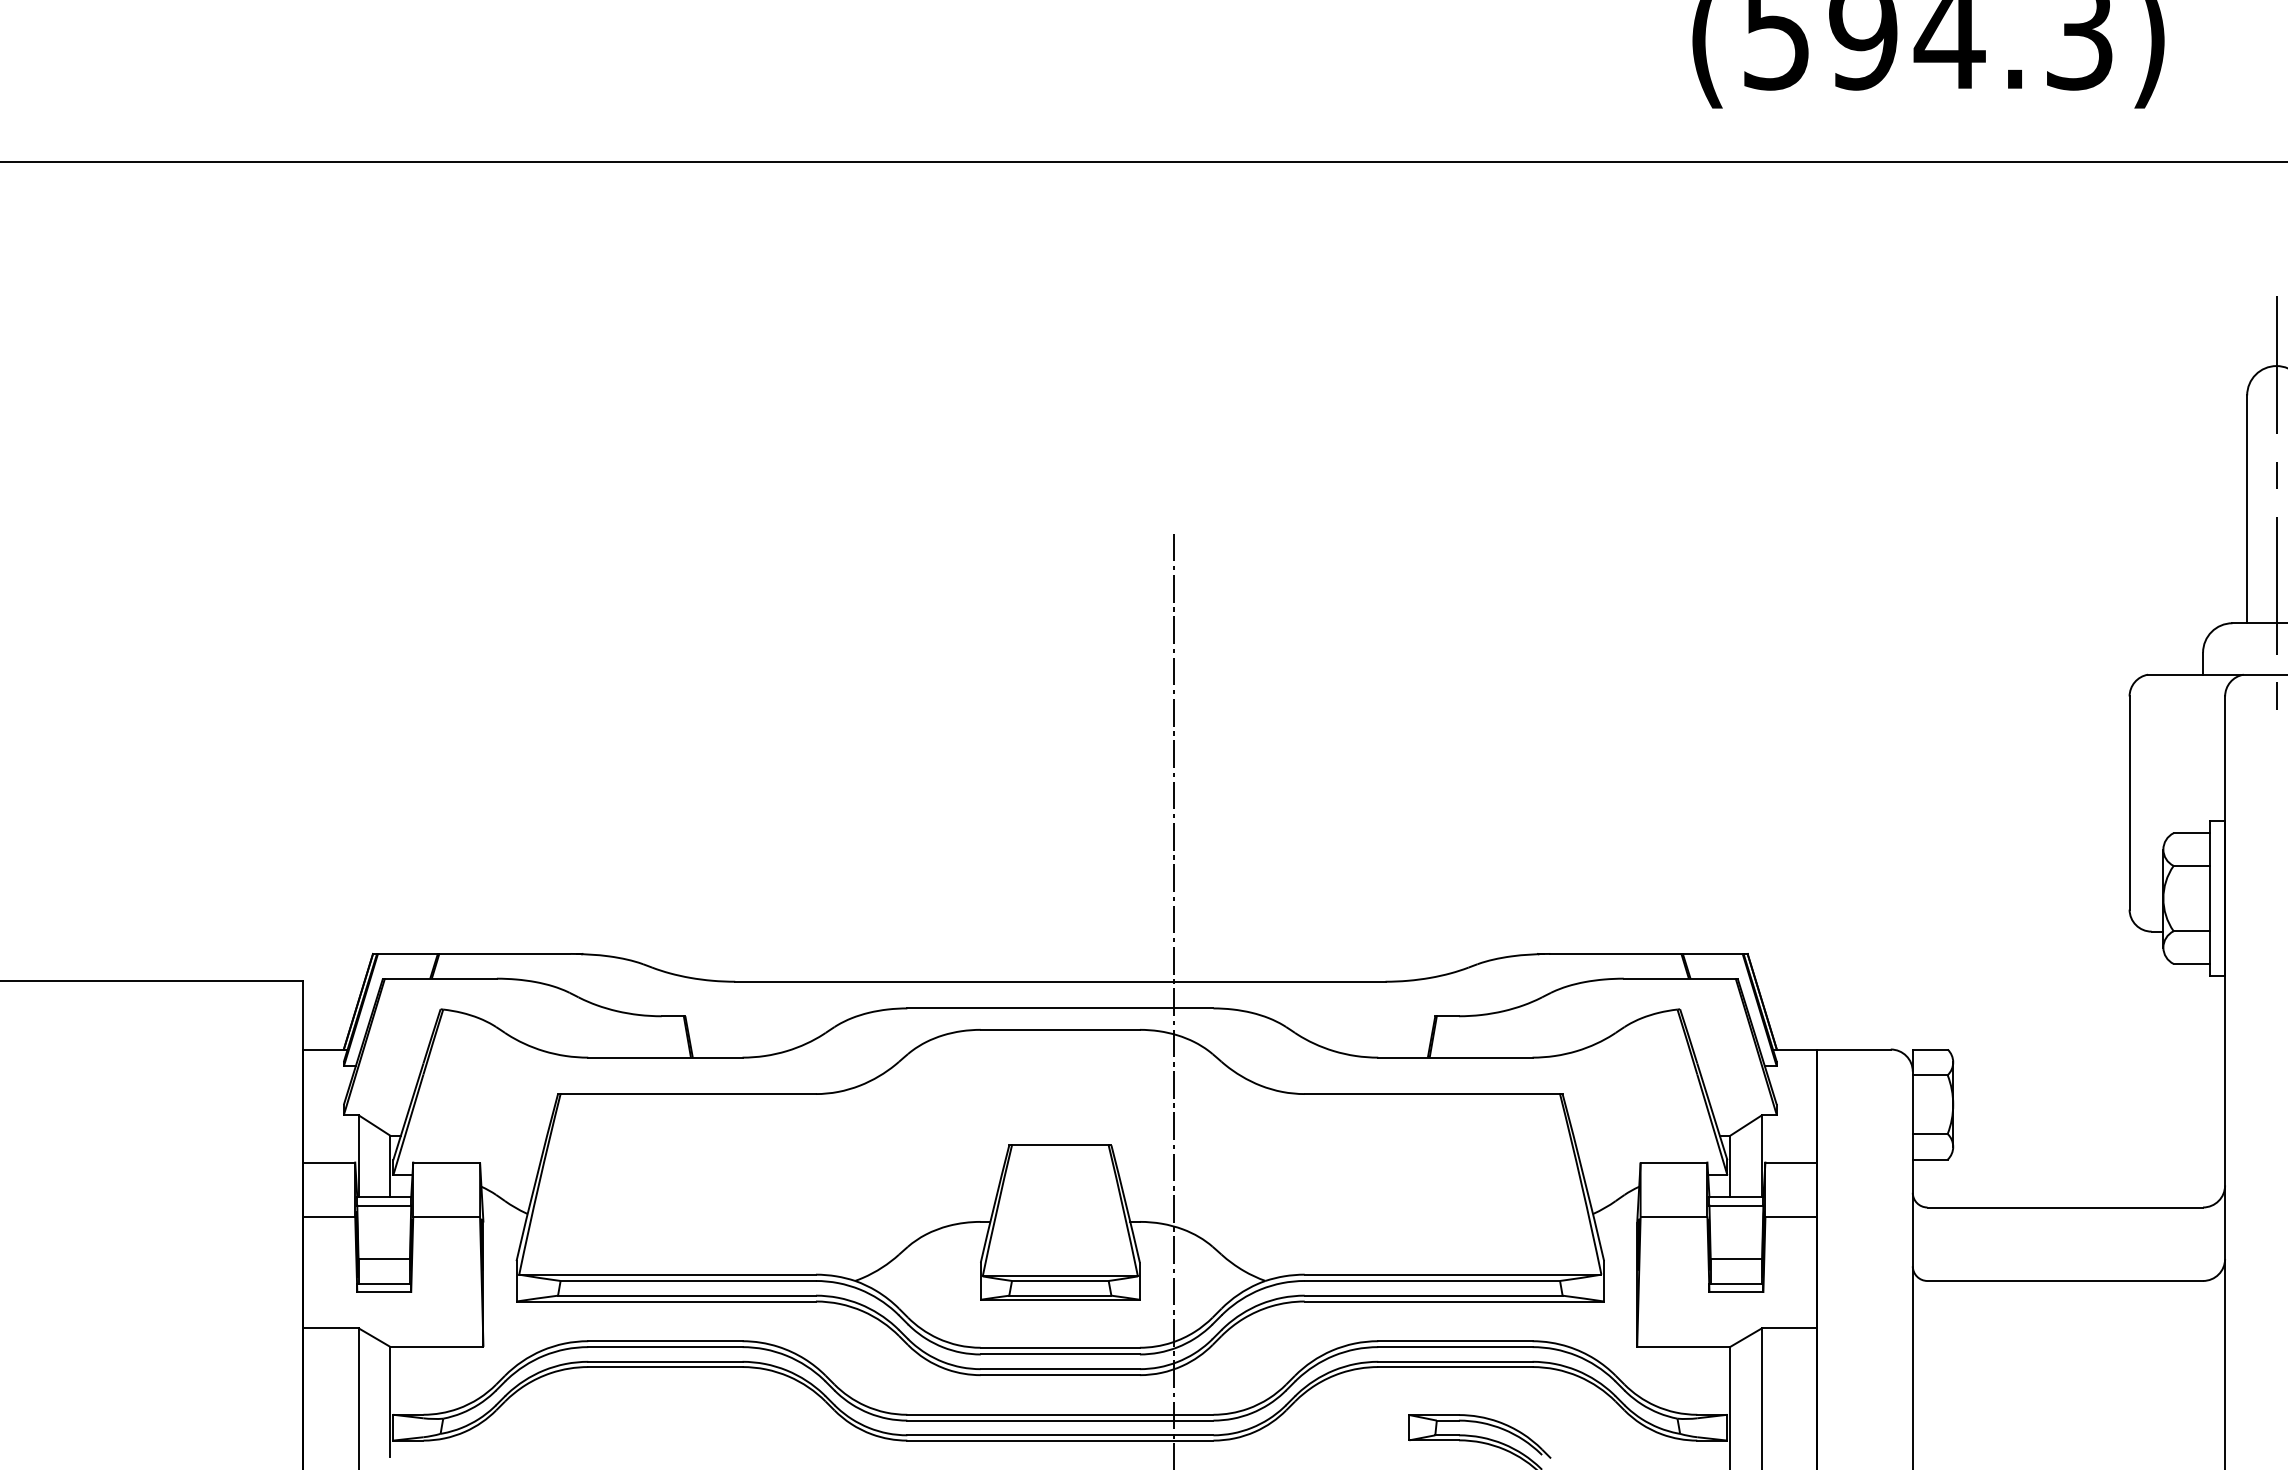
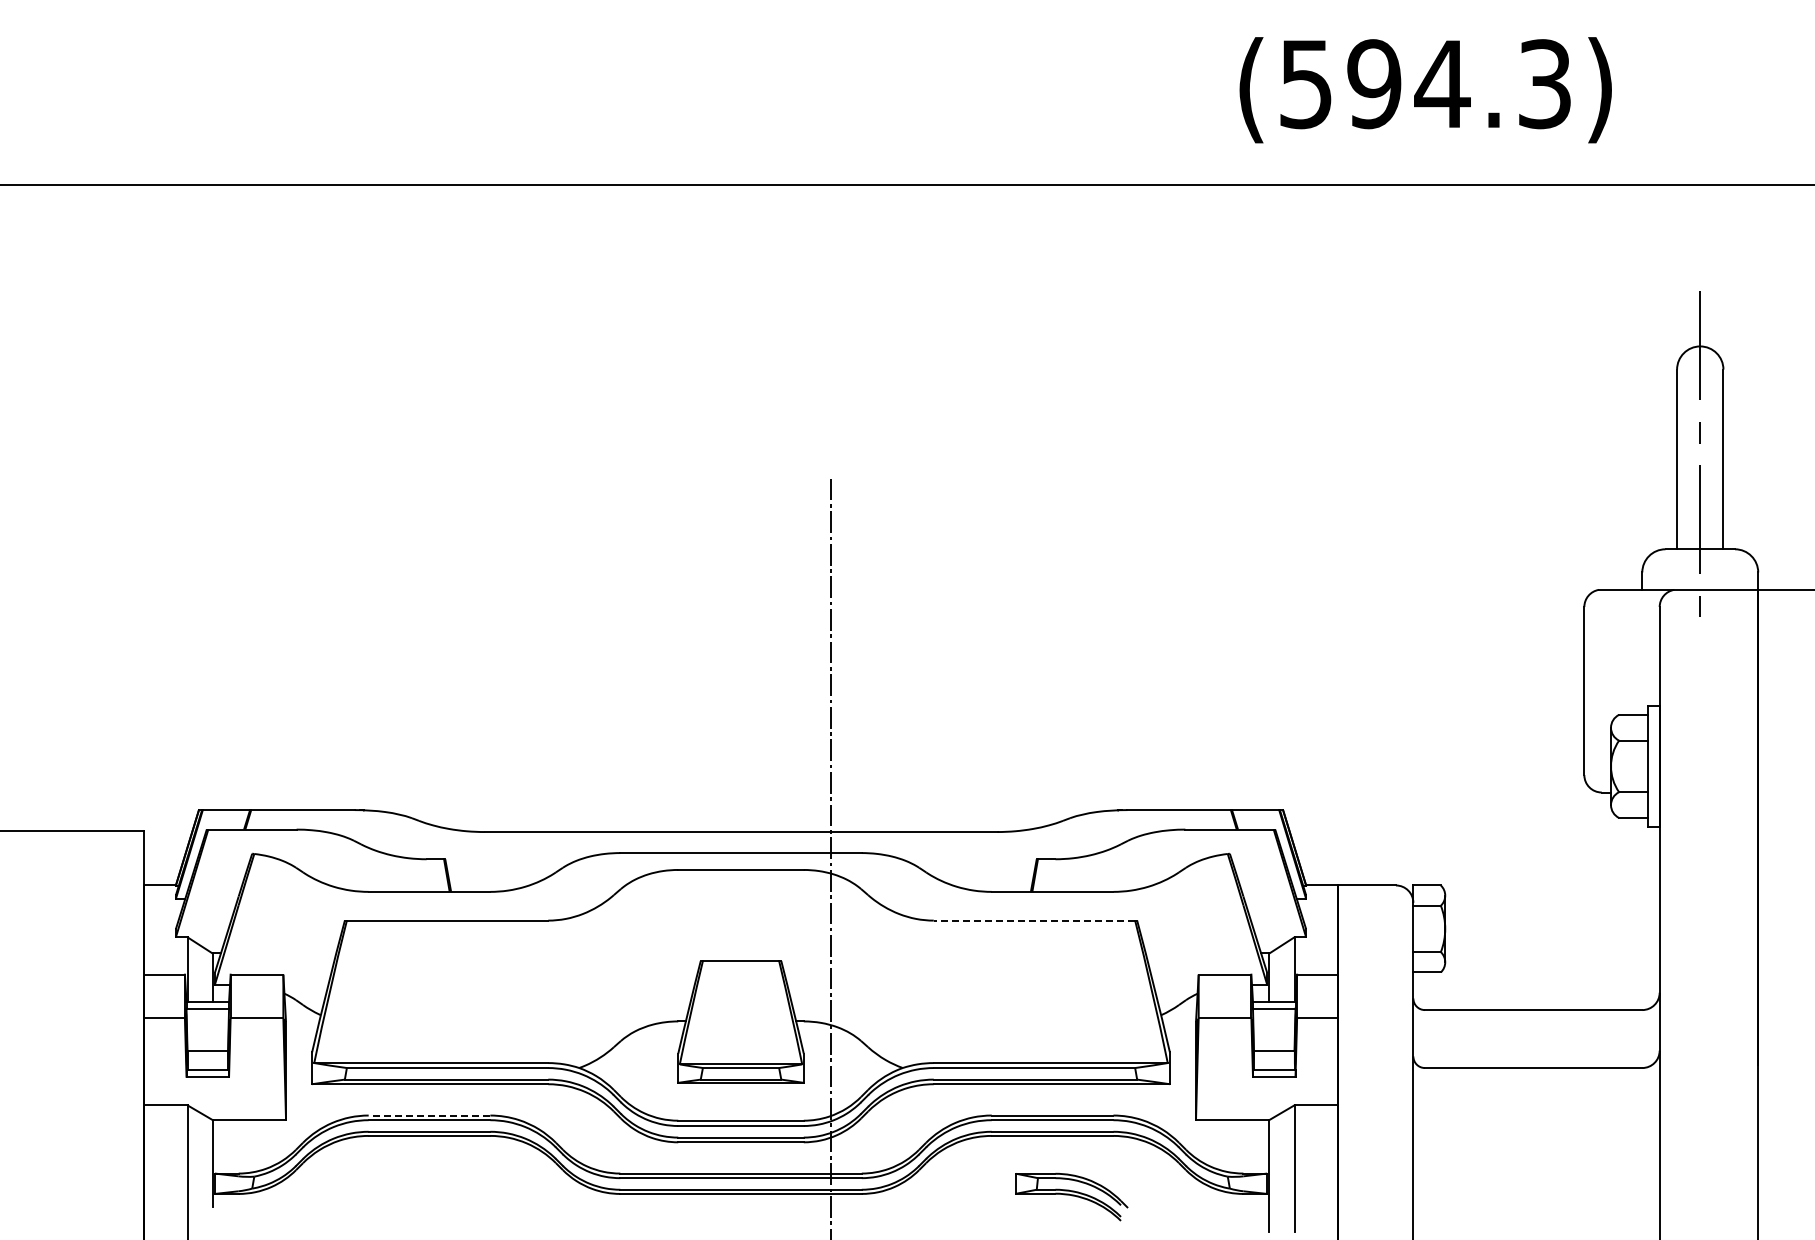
line: (1432, 1093) -> (1034, 920), solid -> dashed
line: (665, 1341) -> (429, 1115), solid -> dashed

